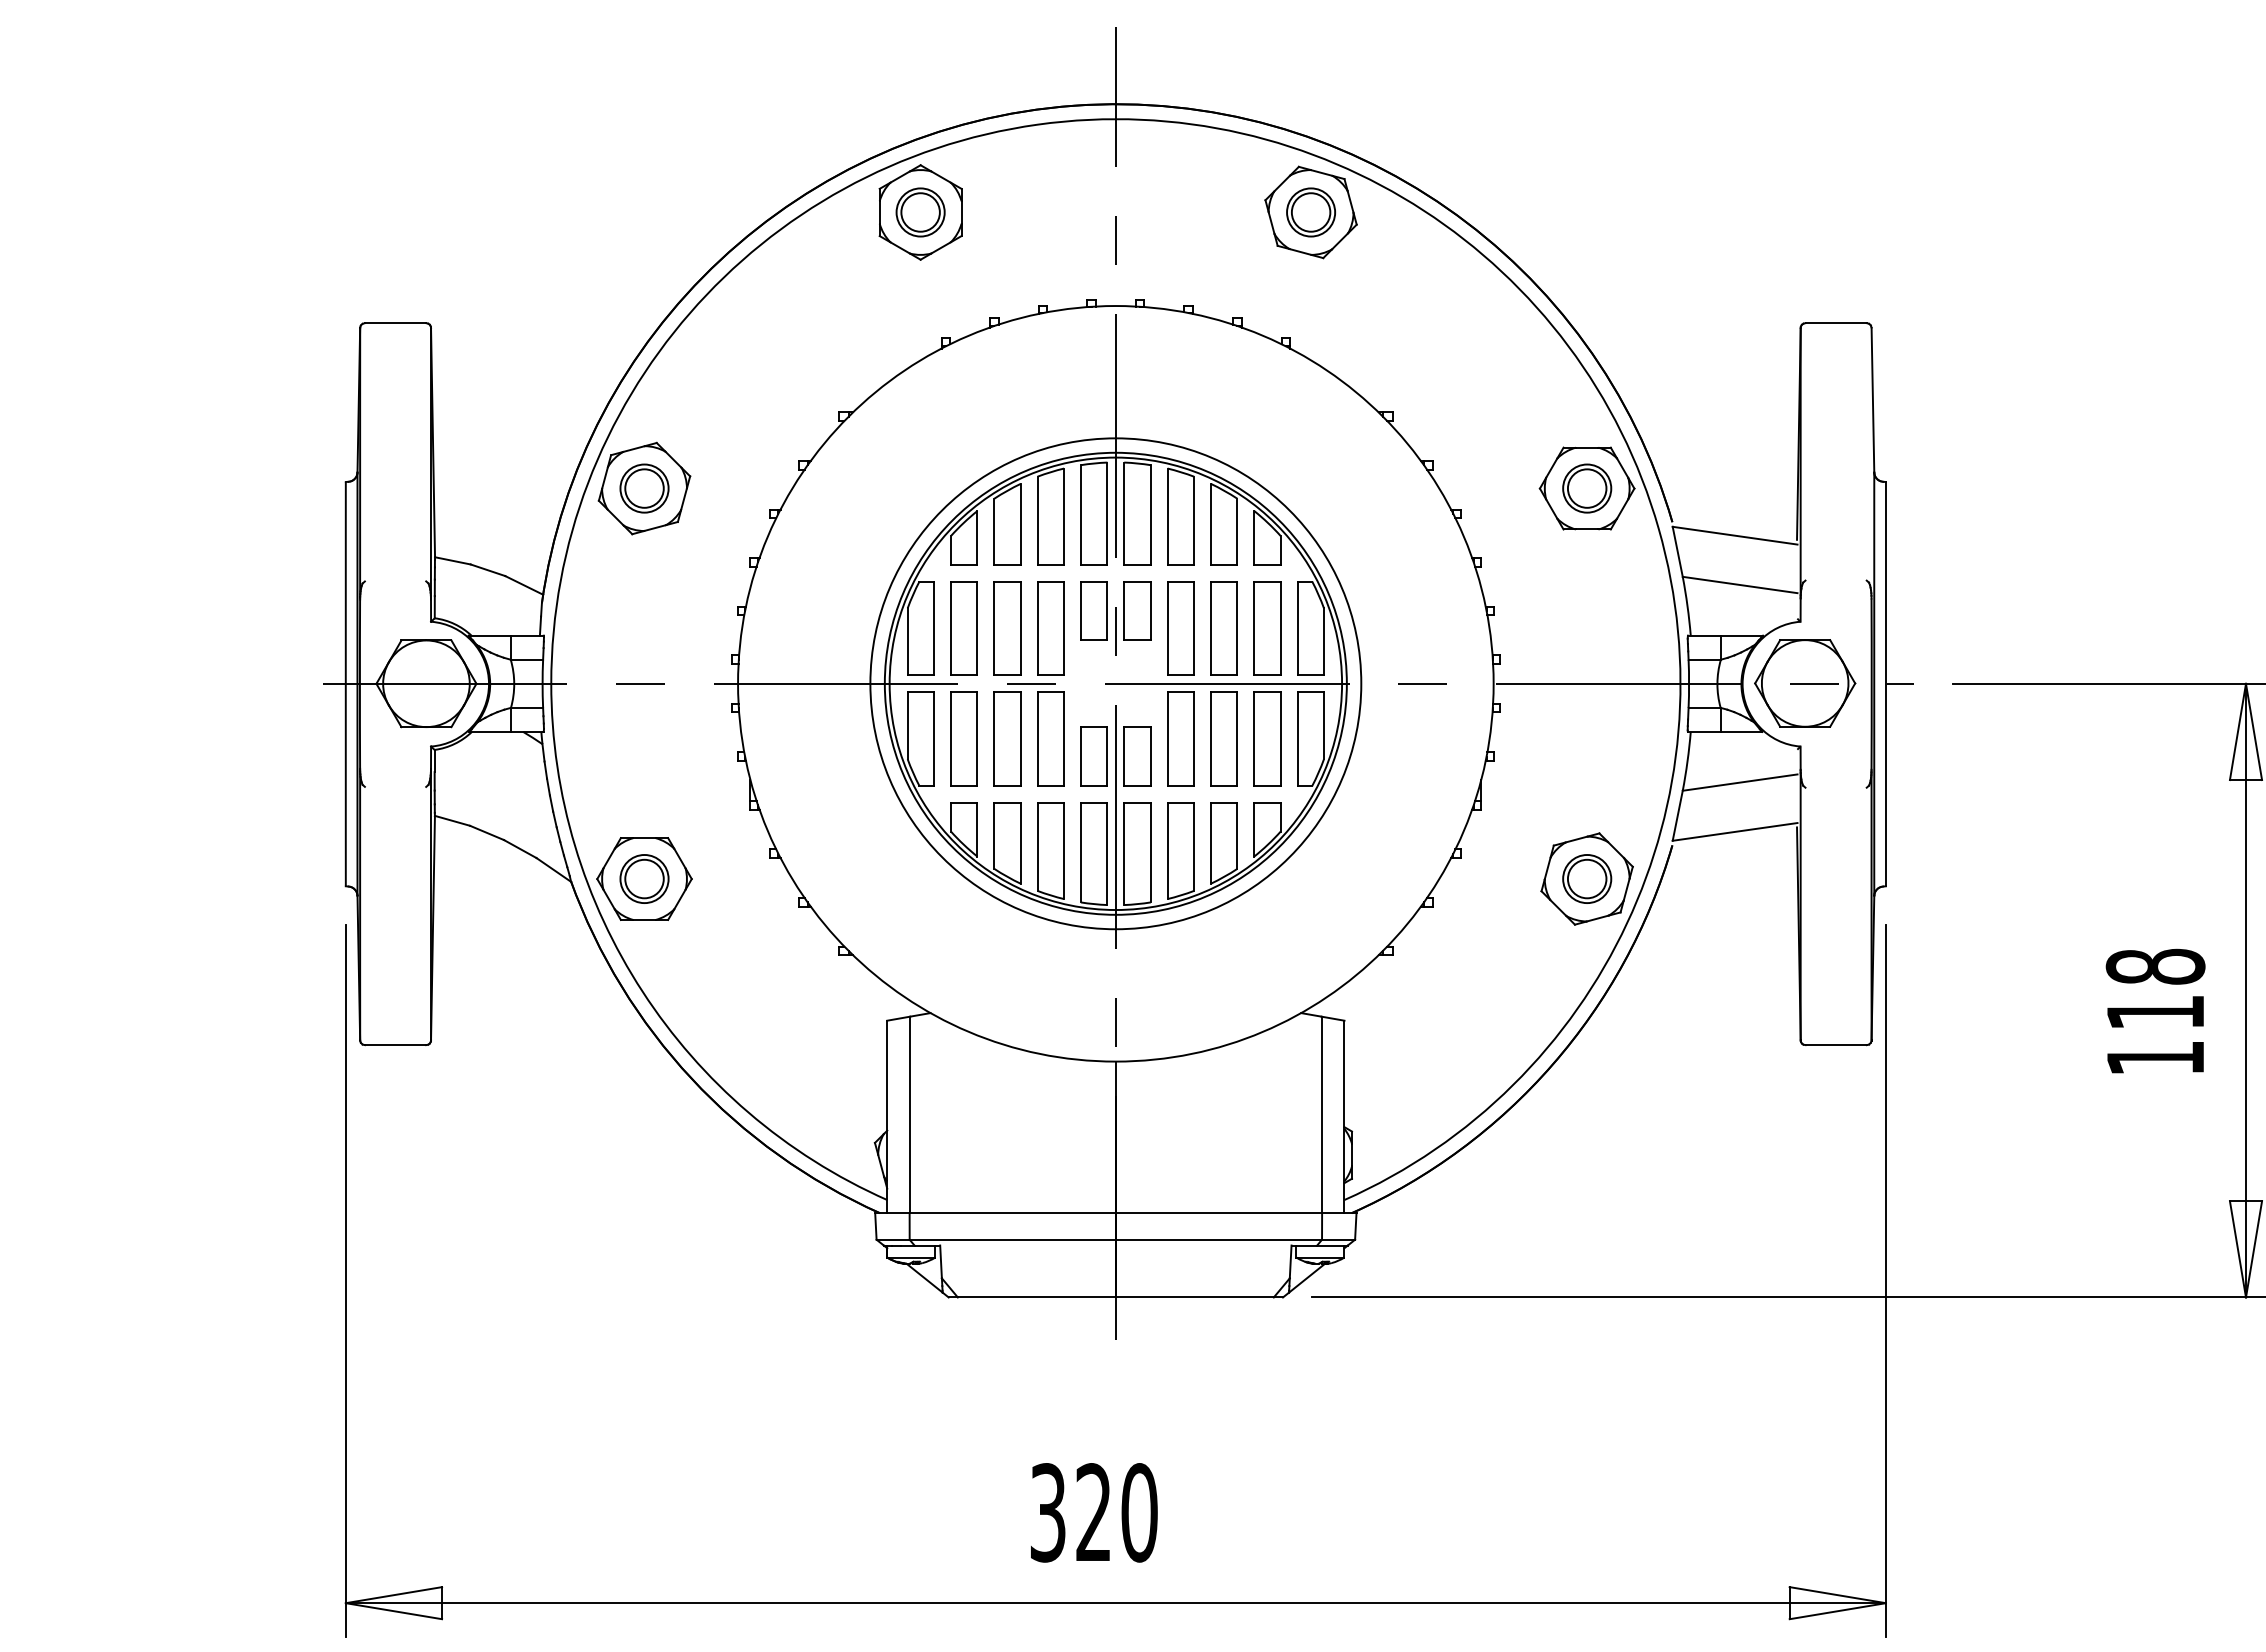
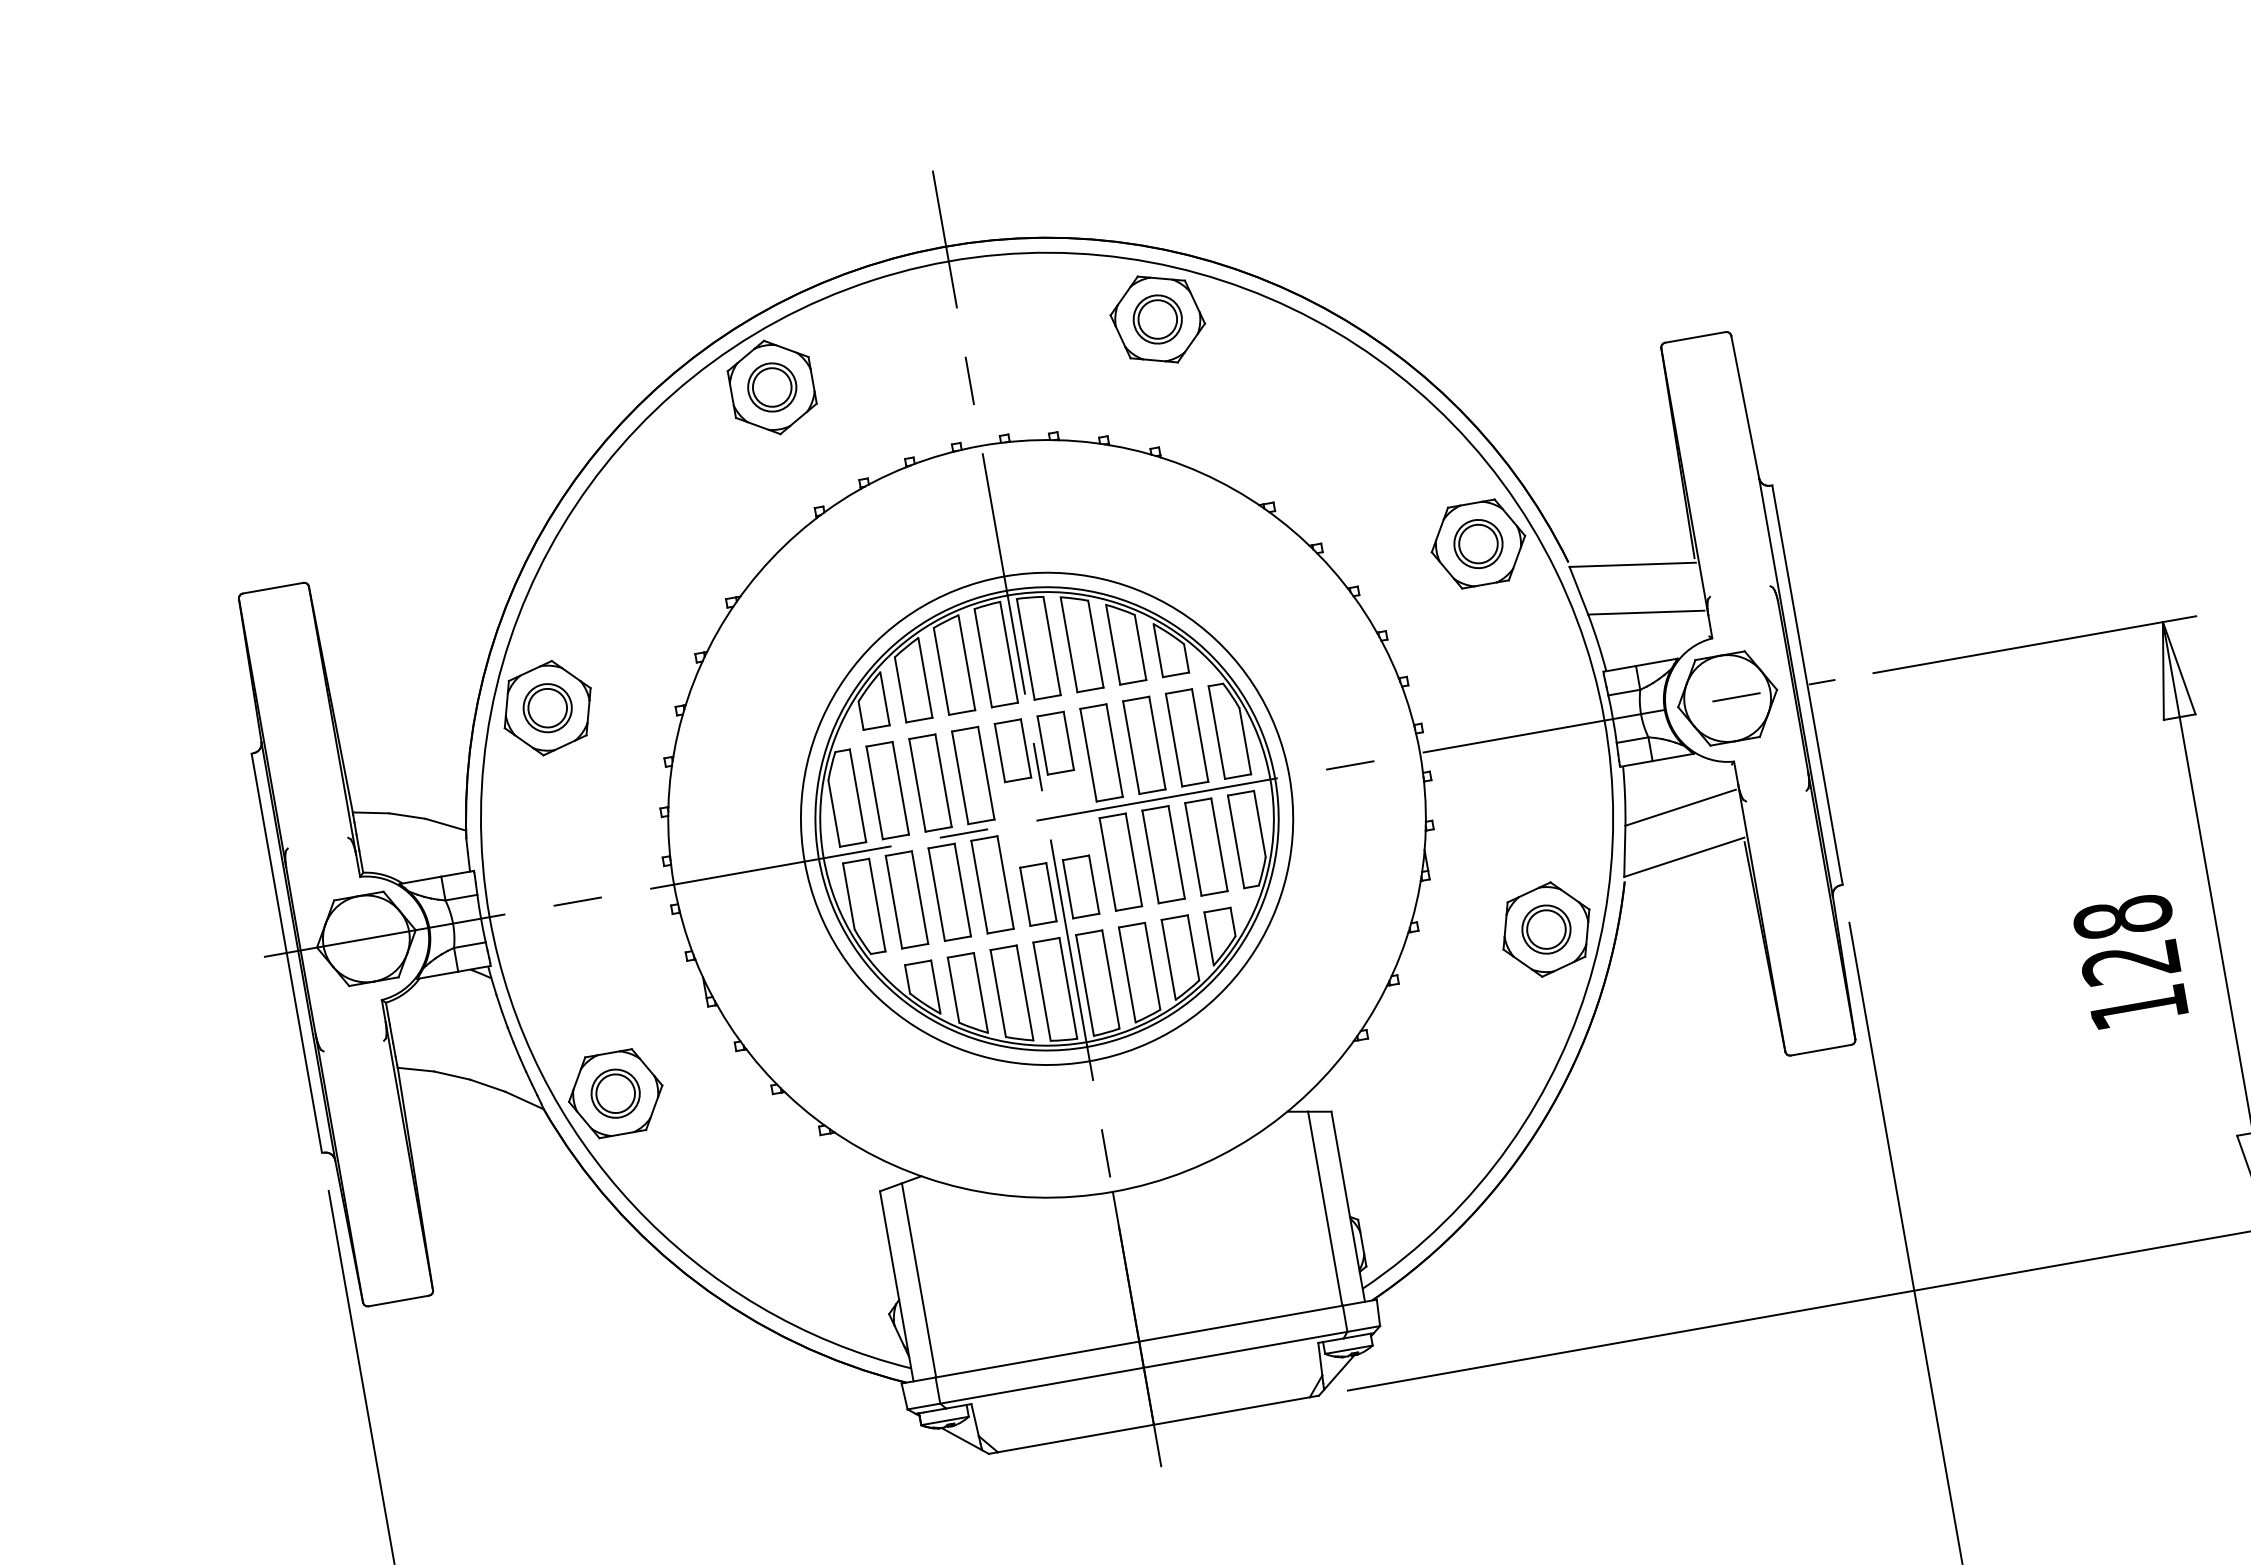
text: (2154, 1013) -> (2129, 963), 118 -> 128

